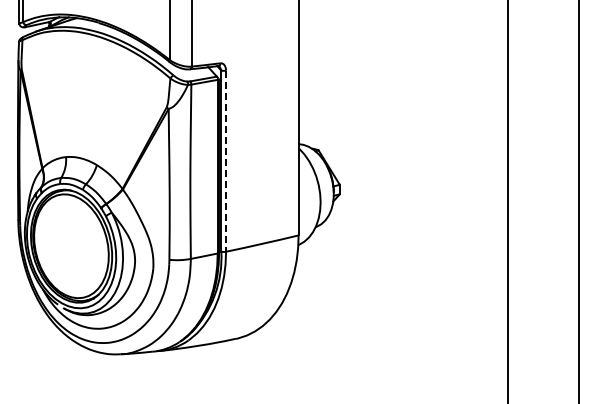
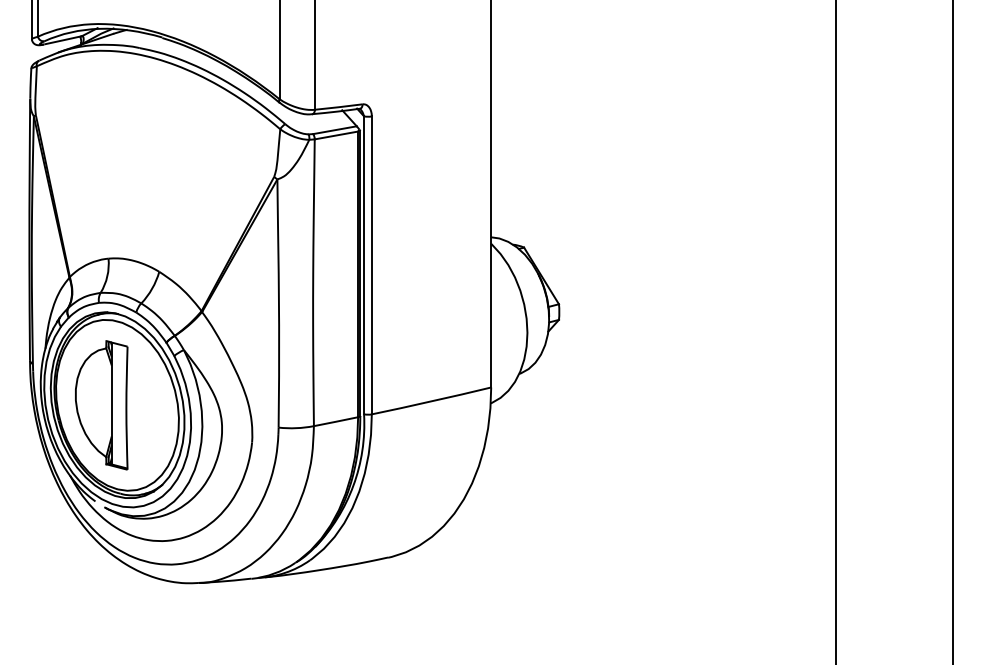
line: (226, 161) -> (372, 265), dashed -> solid
part: (61, 246) -> (101, 405), added

